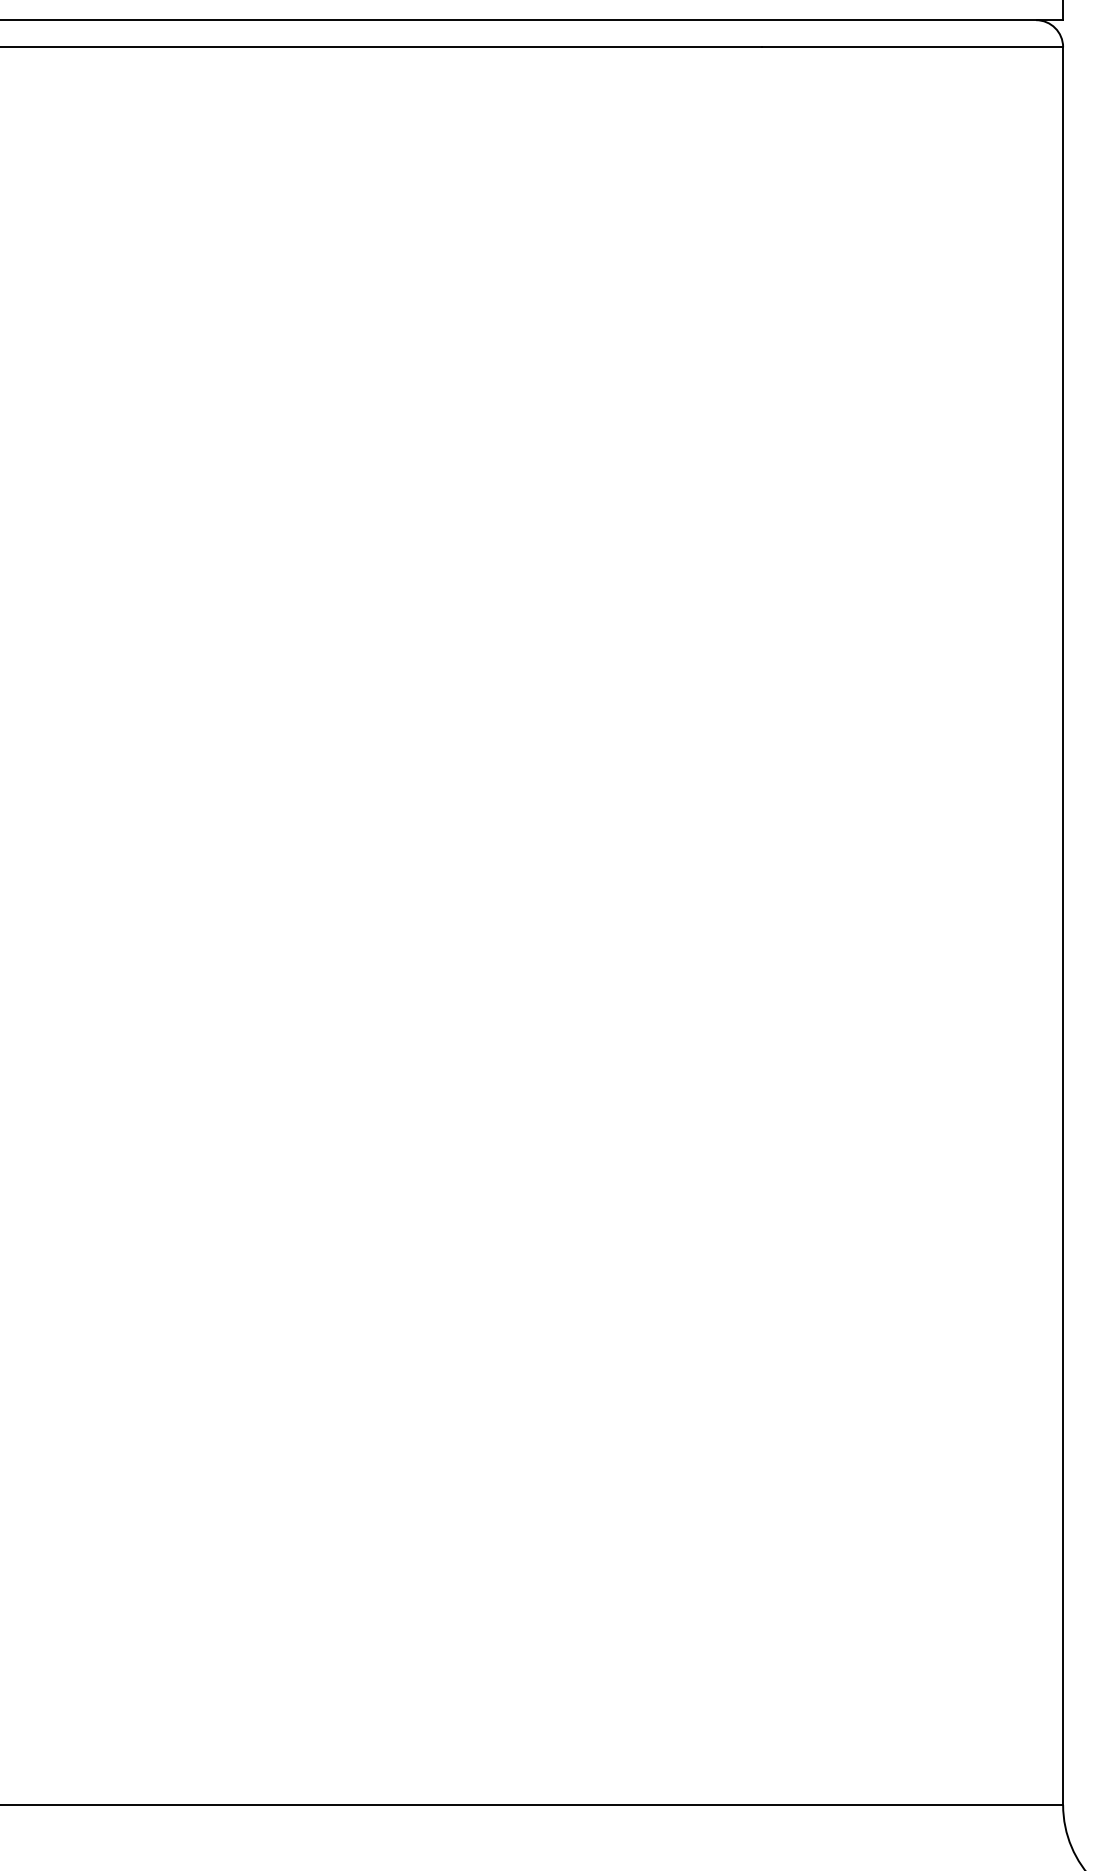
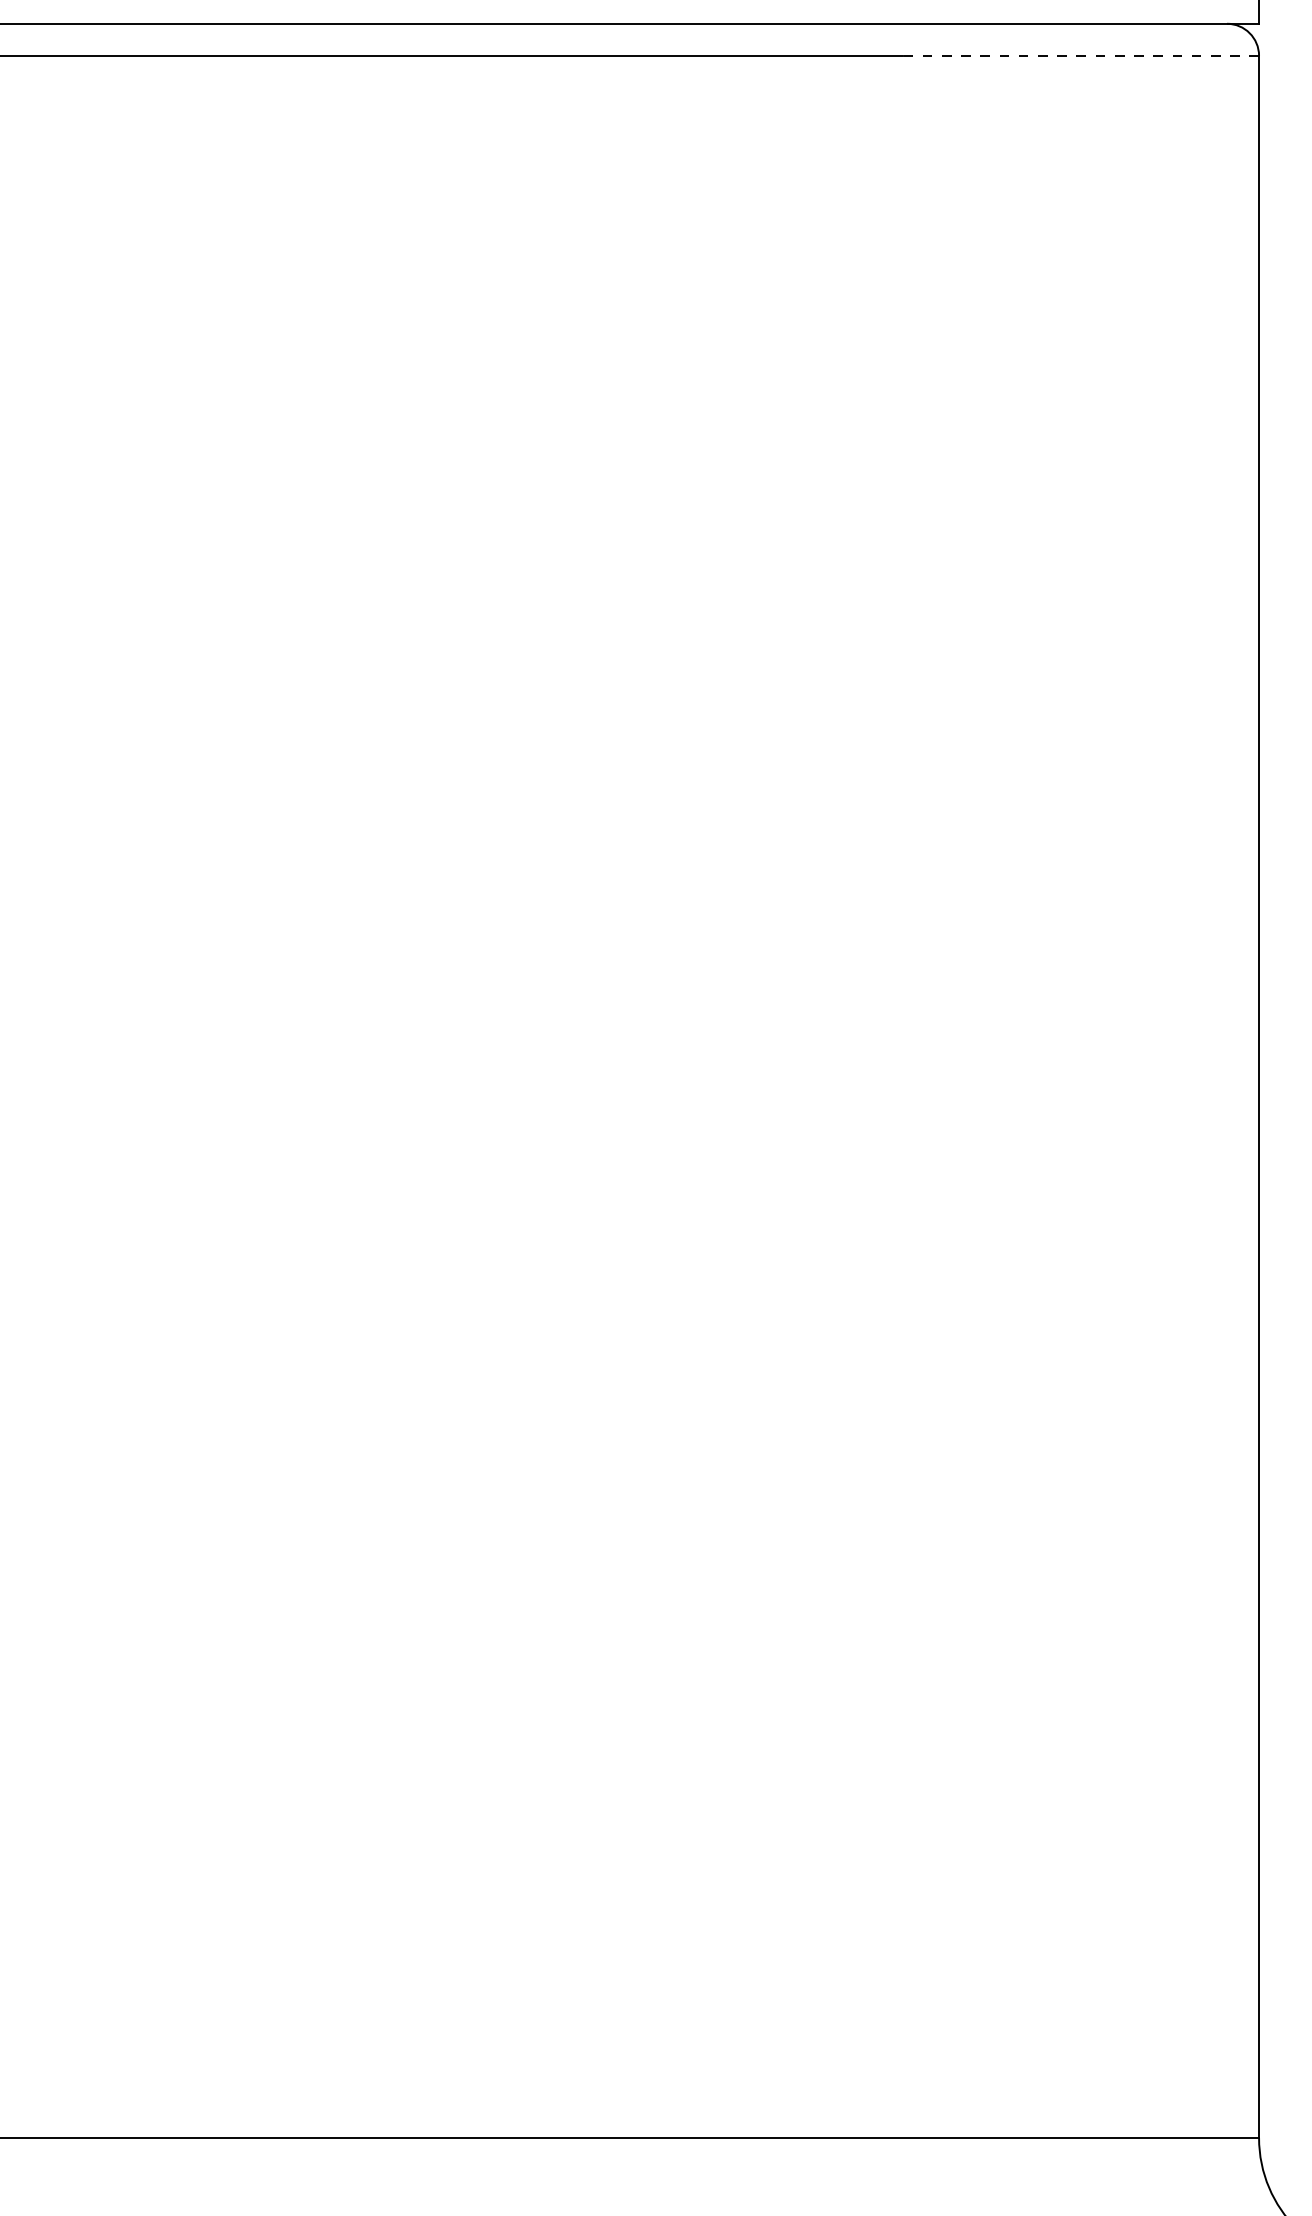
line: (912, 47) -> (1080, 56), solid -> dashed

